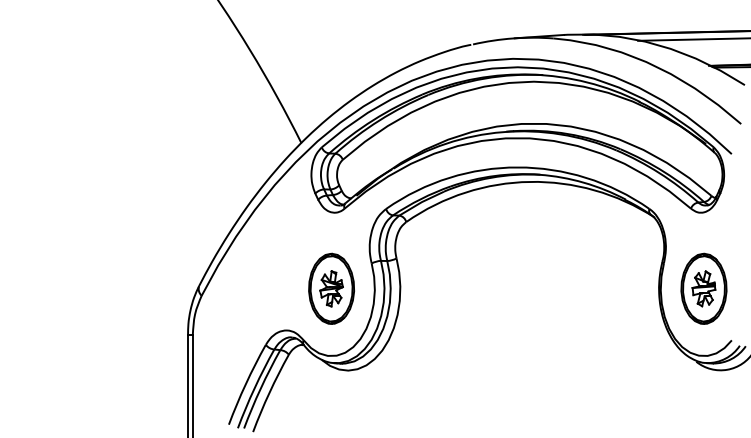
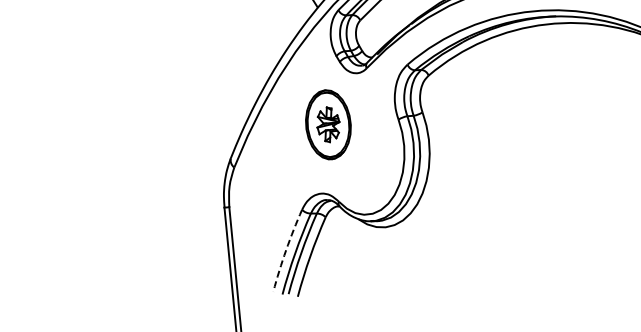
part: (331, 288) -> (328, 124), moved
arc: (245, 384) -> (285, 250), solid -> dashed

